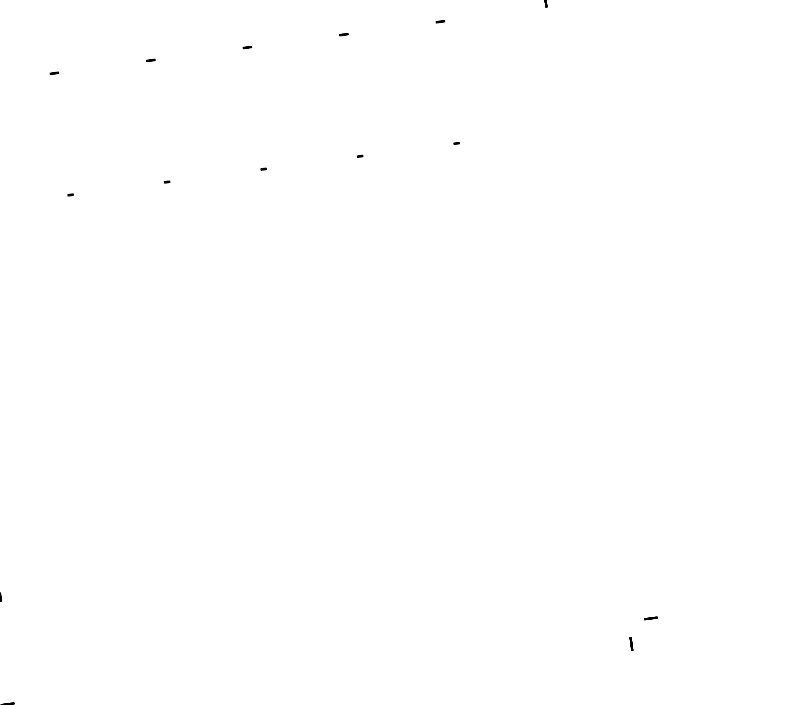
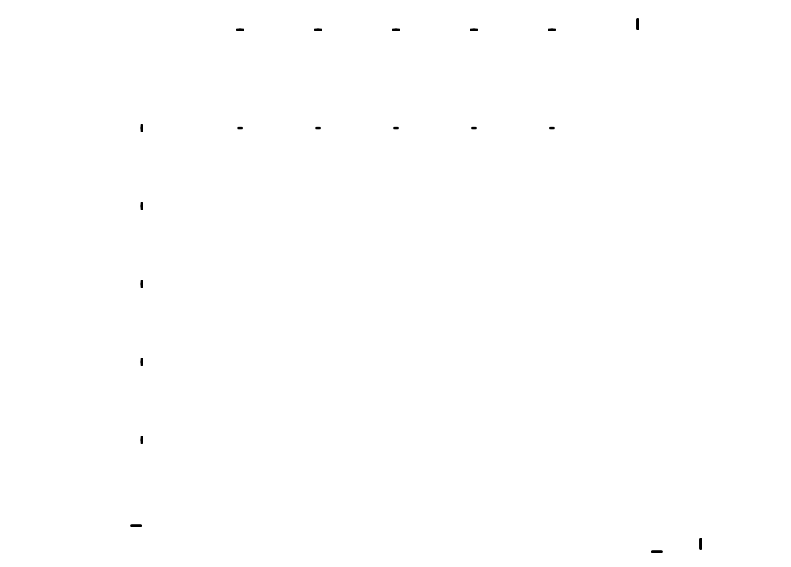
line: (650, 618) -> (656, 551), moved
line: (631, 643) -> (700, 543), moved

